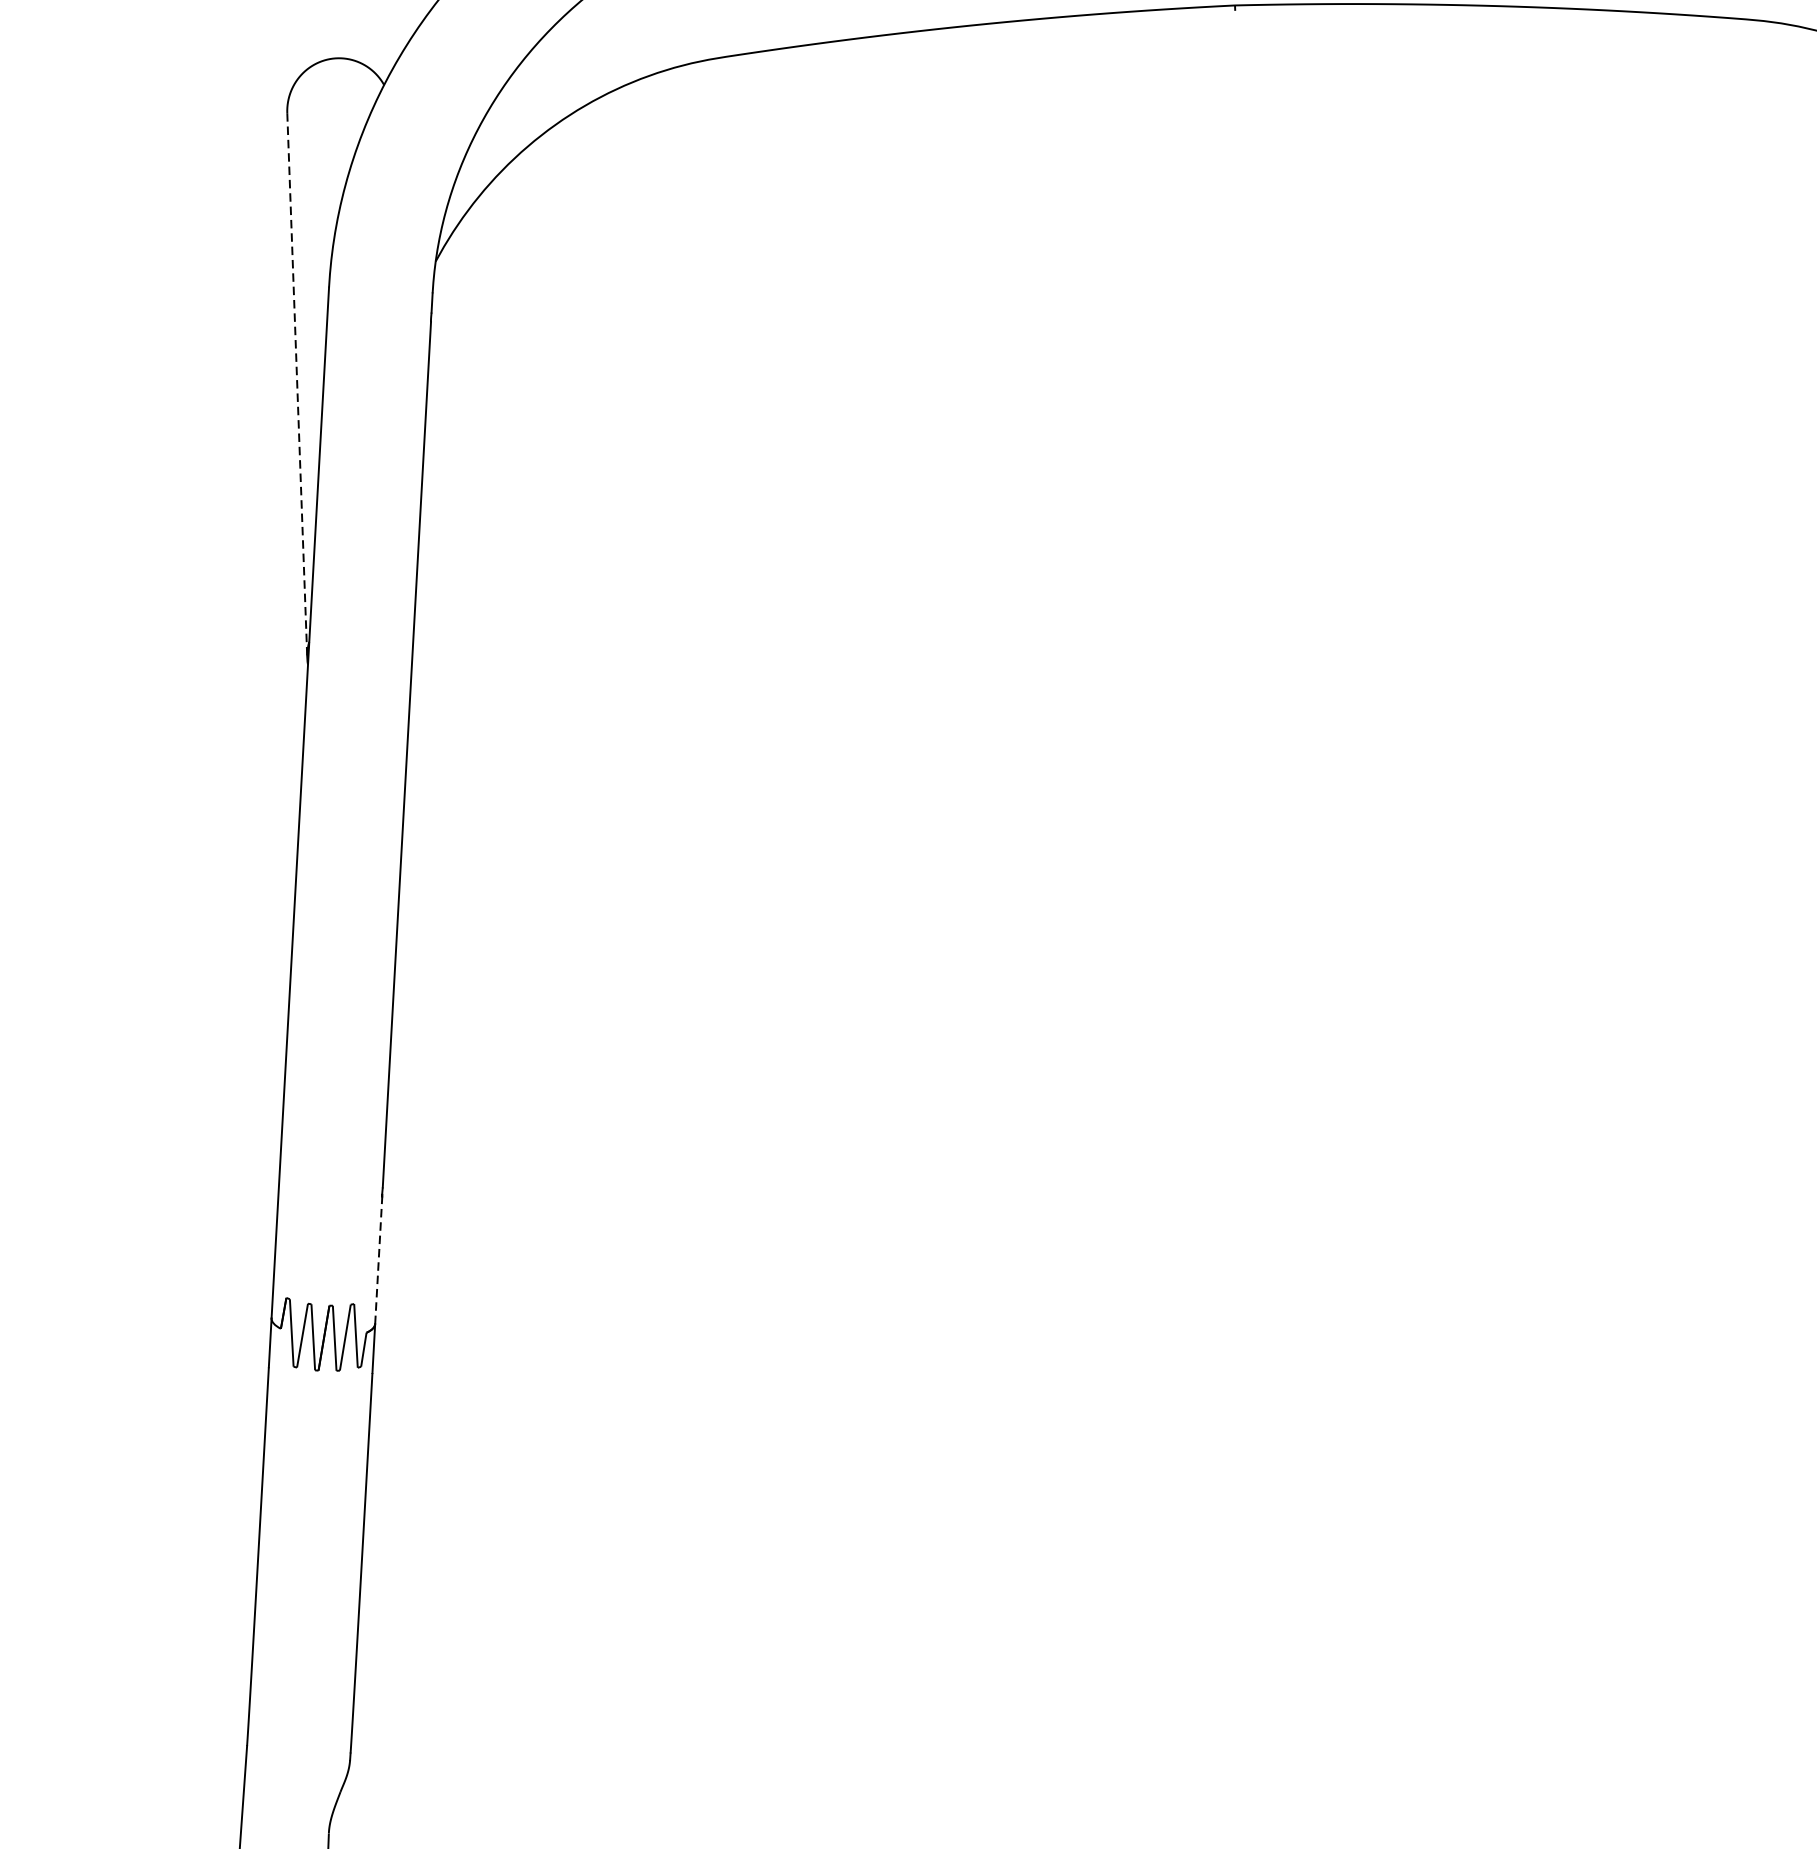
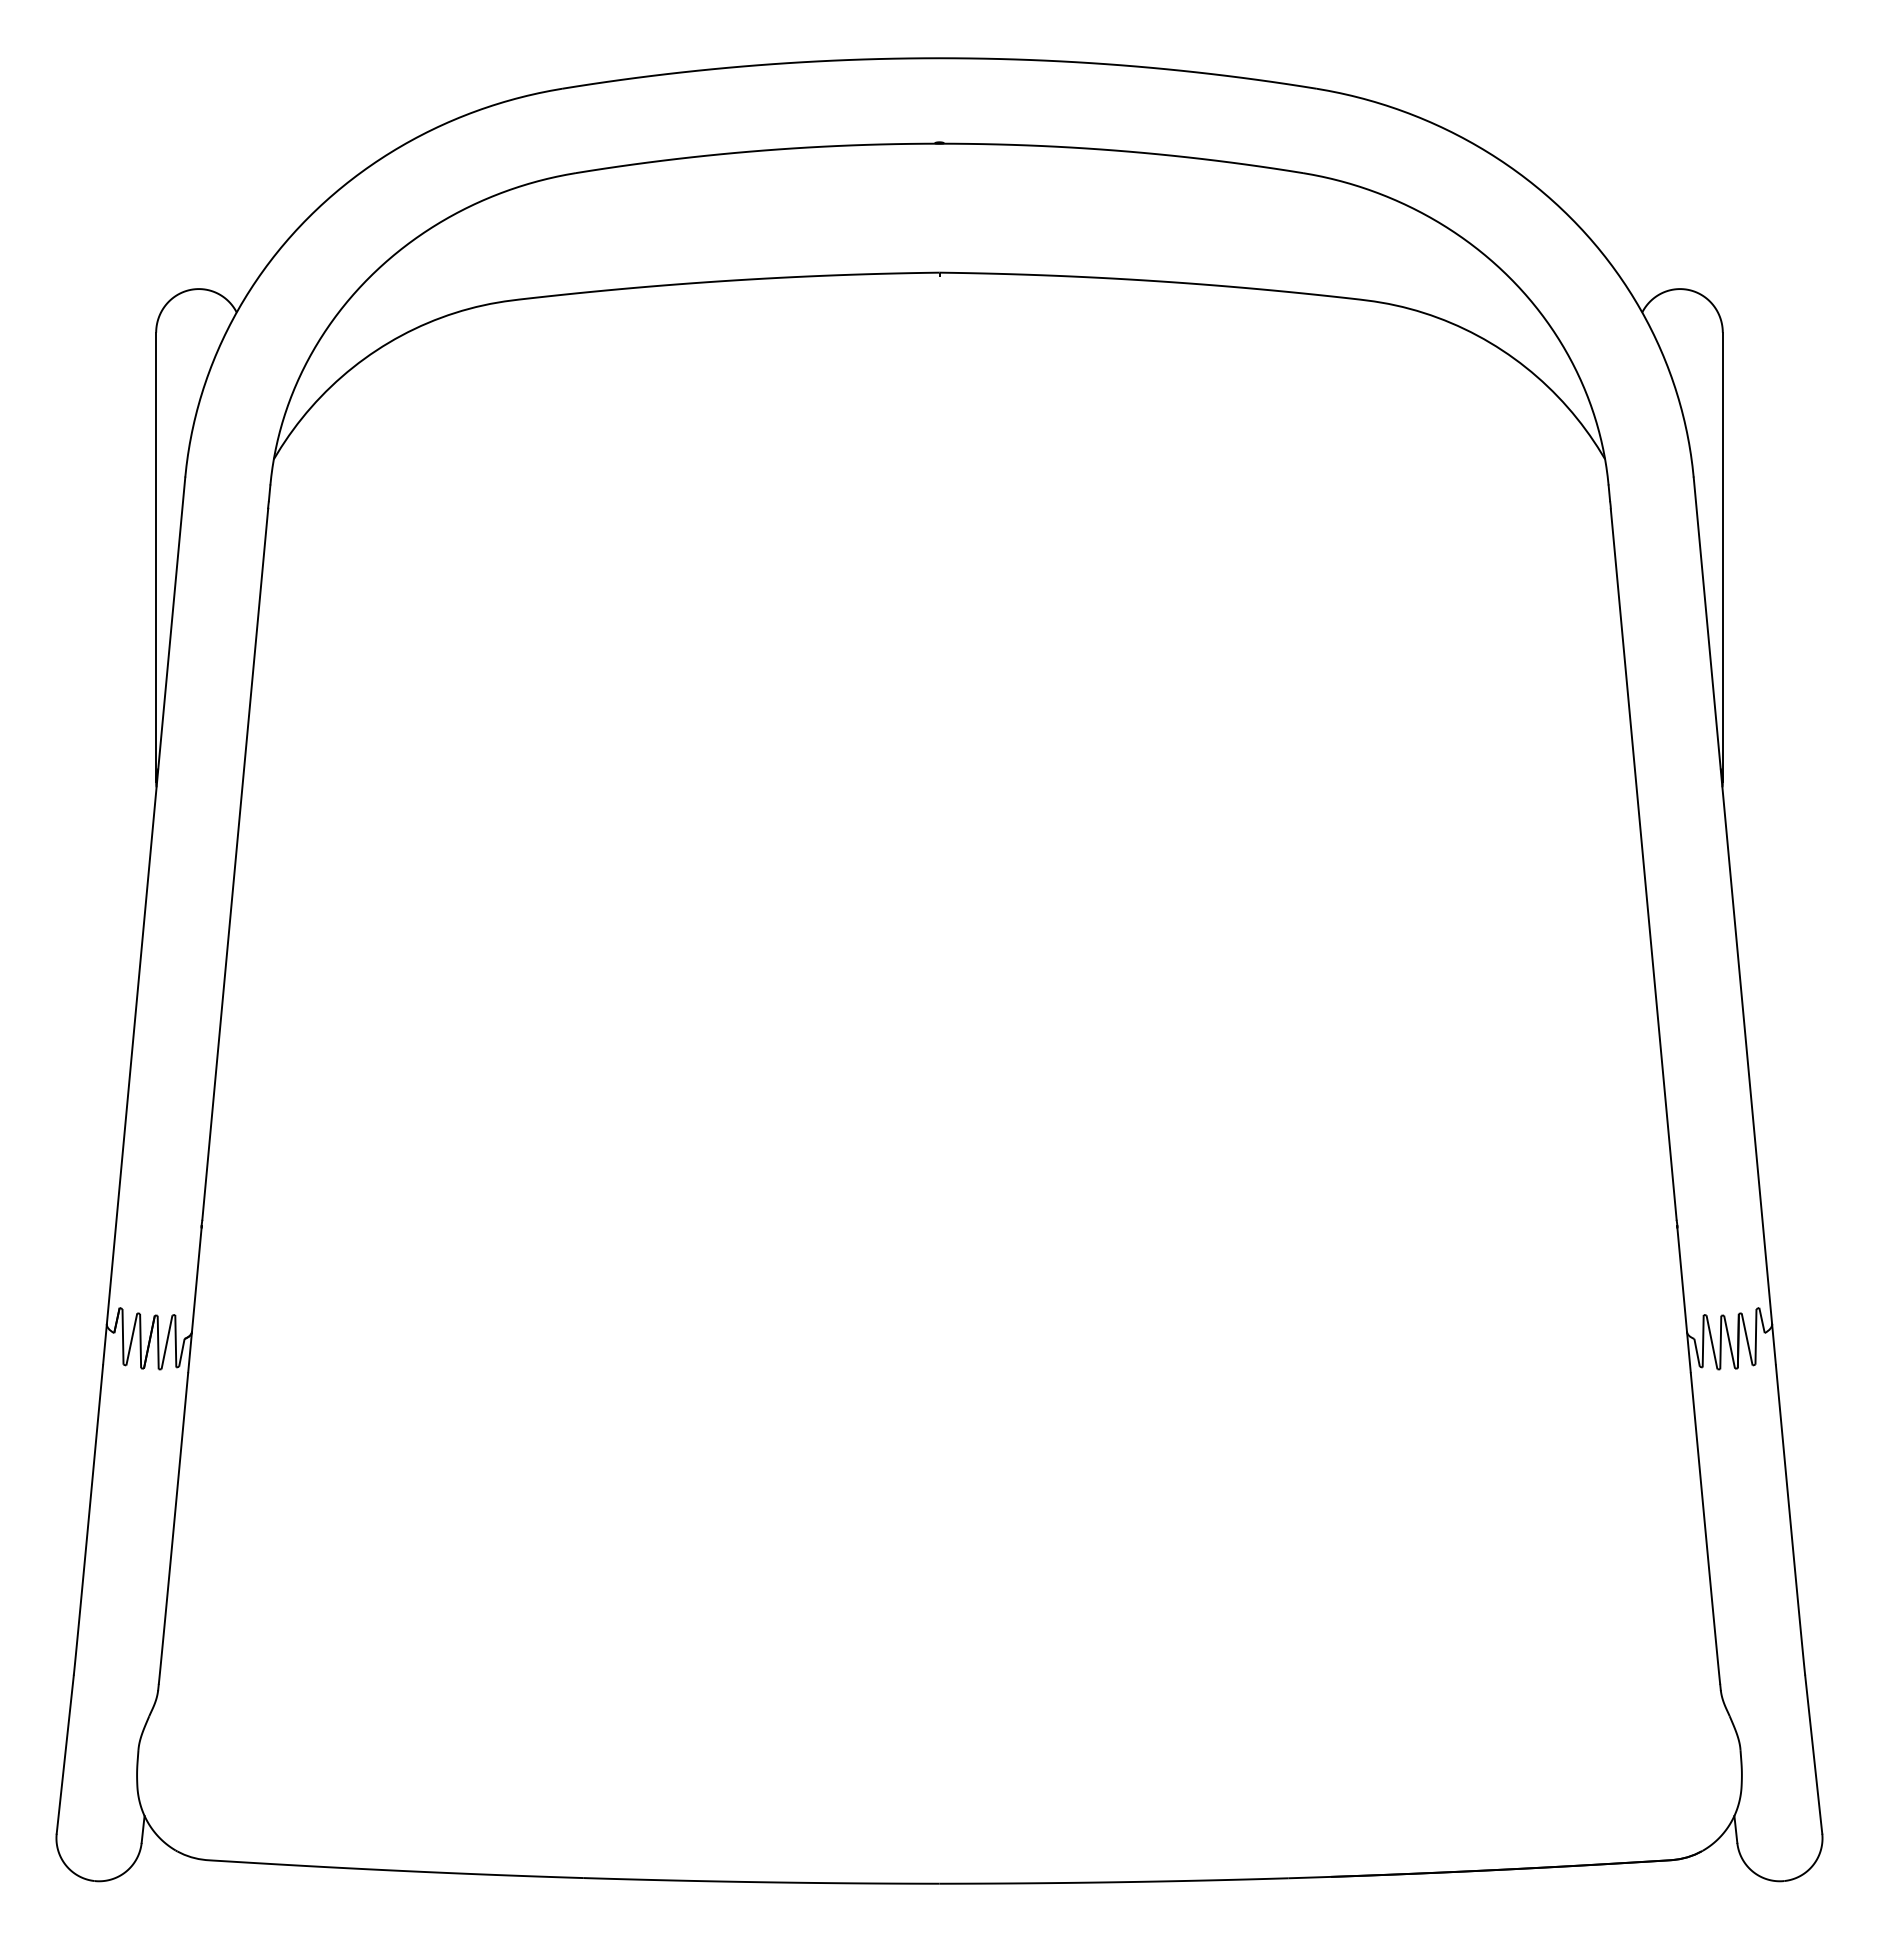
line: (297, 385) -> (156, 557), dashed -> solid
line: (378, 1260) -> (196, 1279), dashed -> solid

